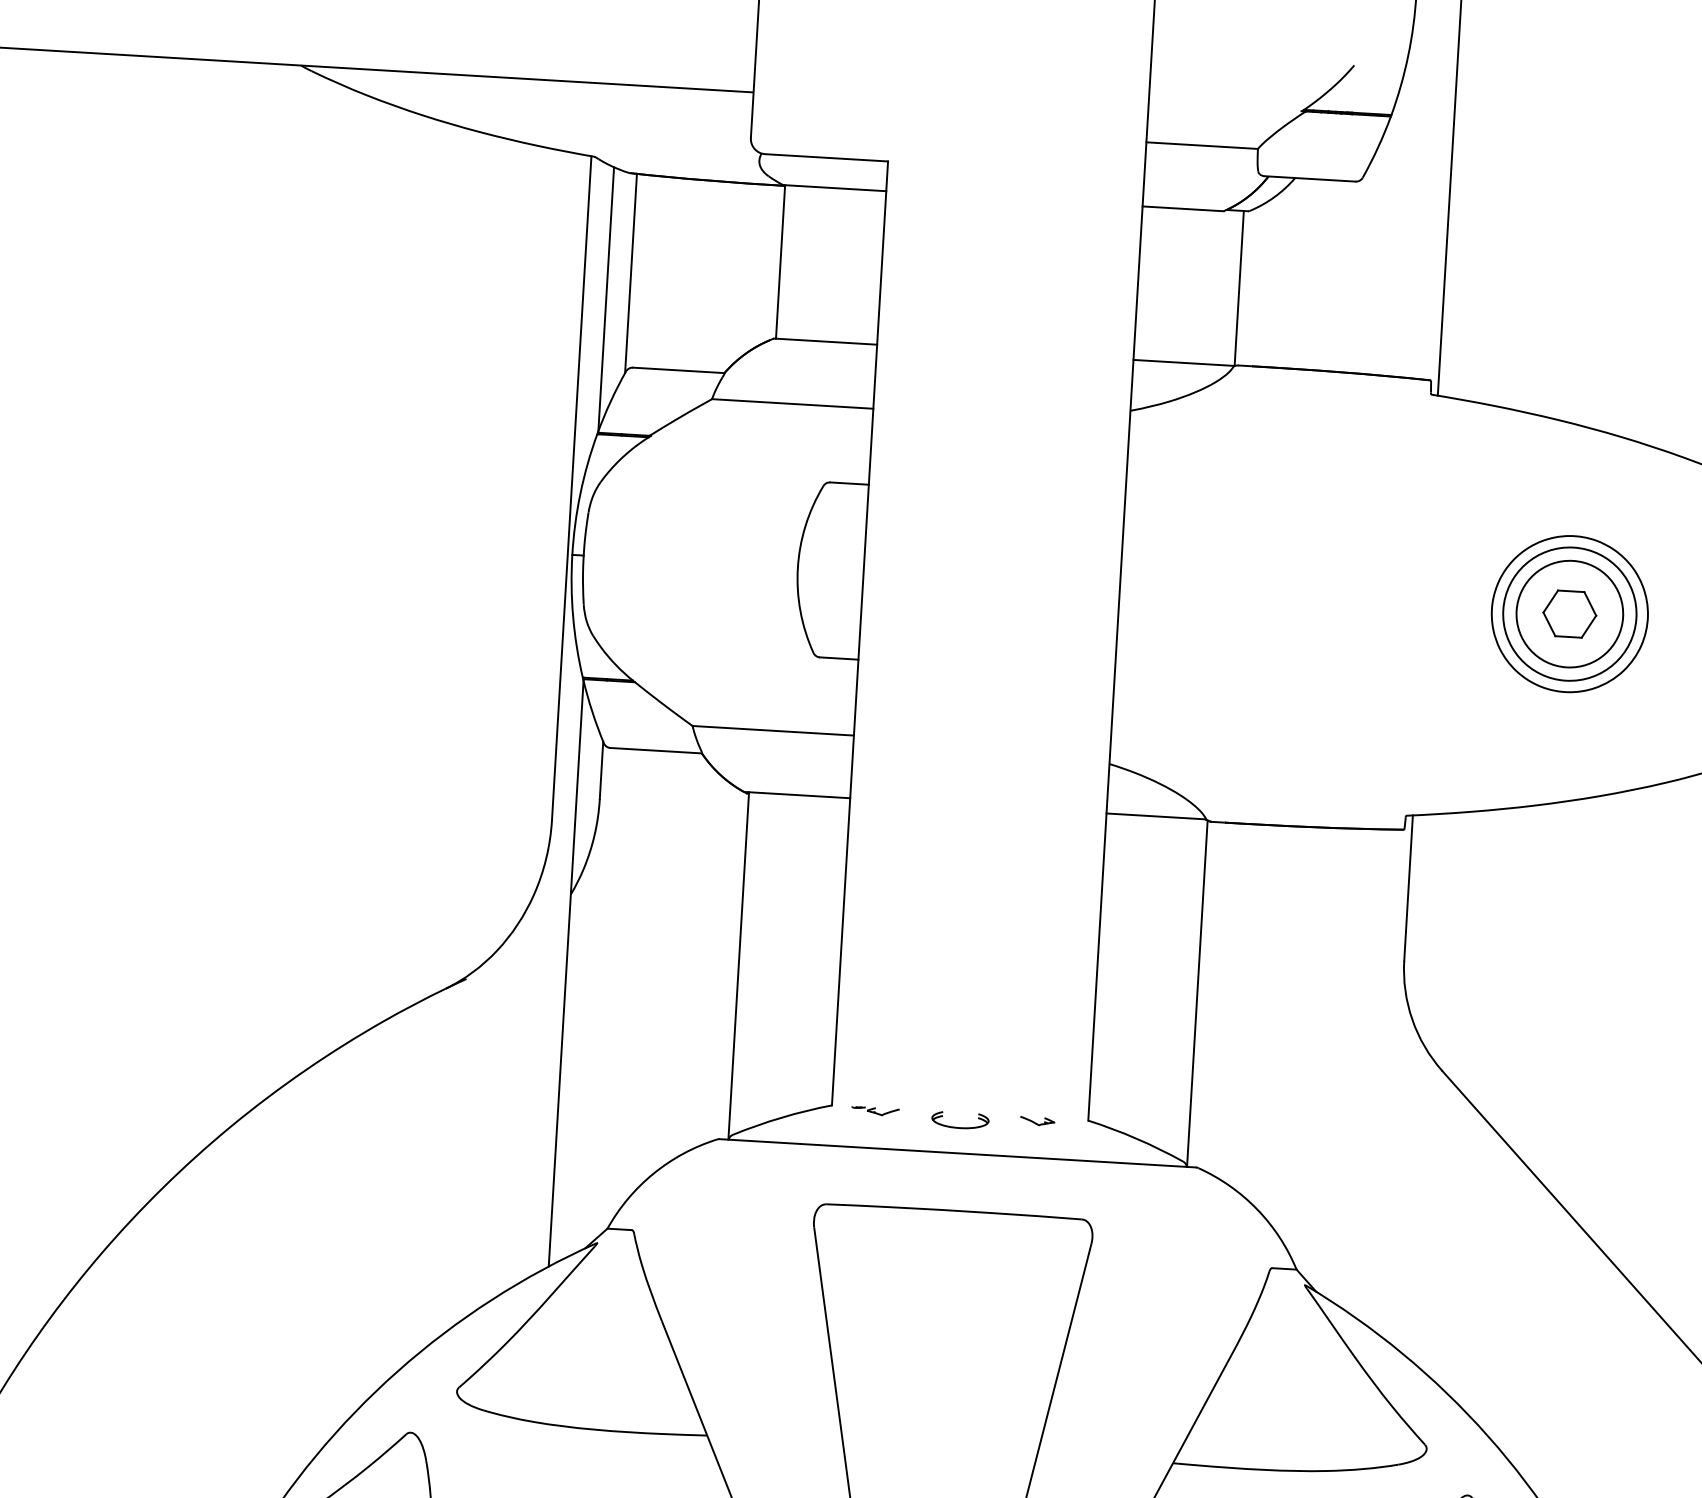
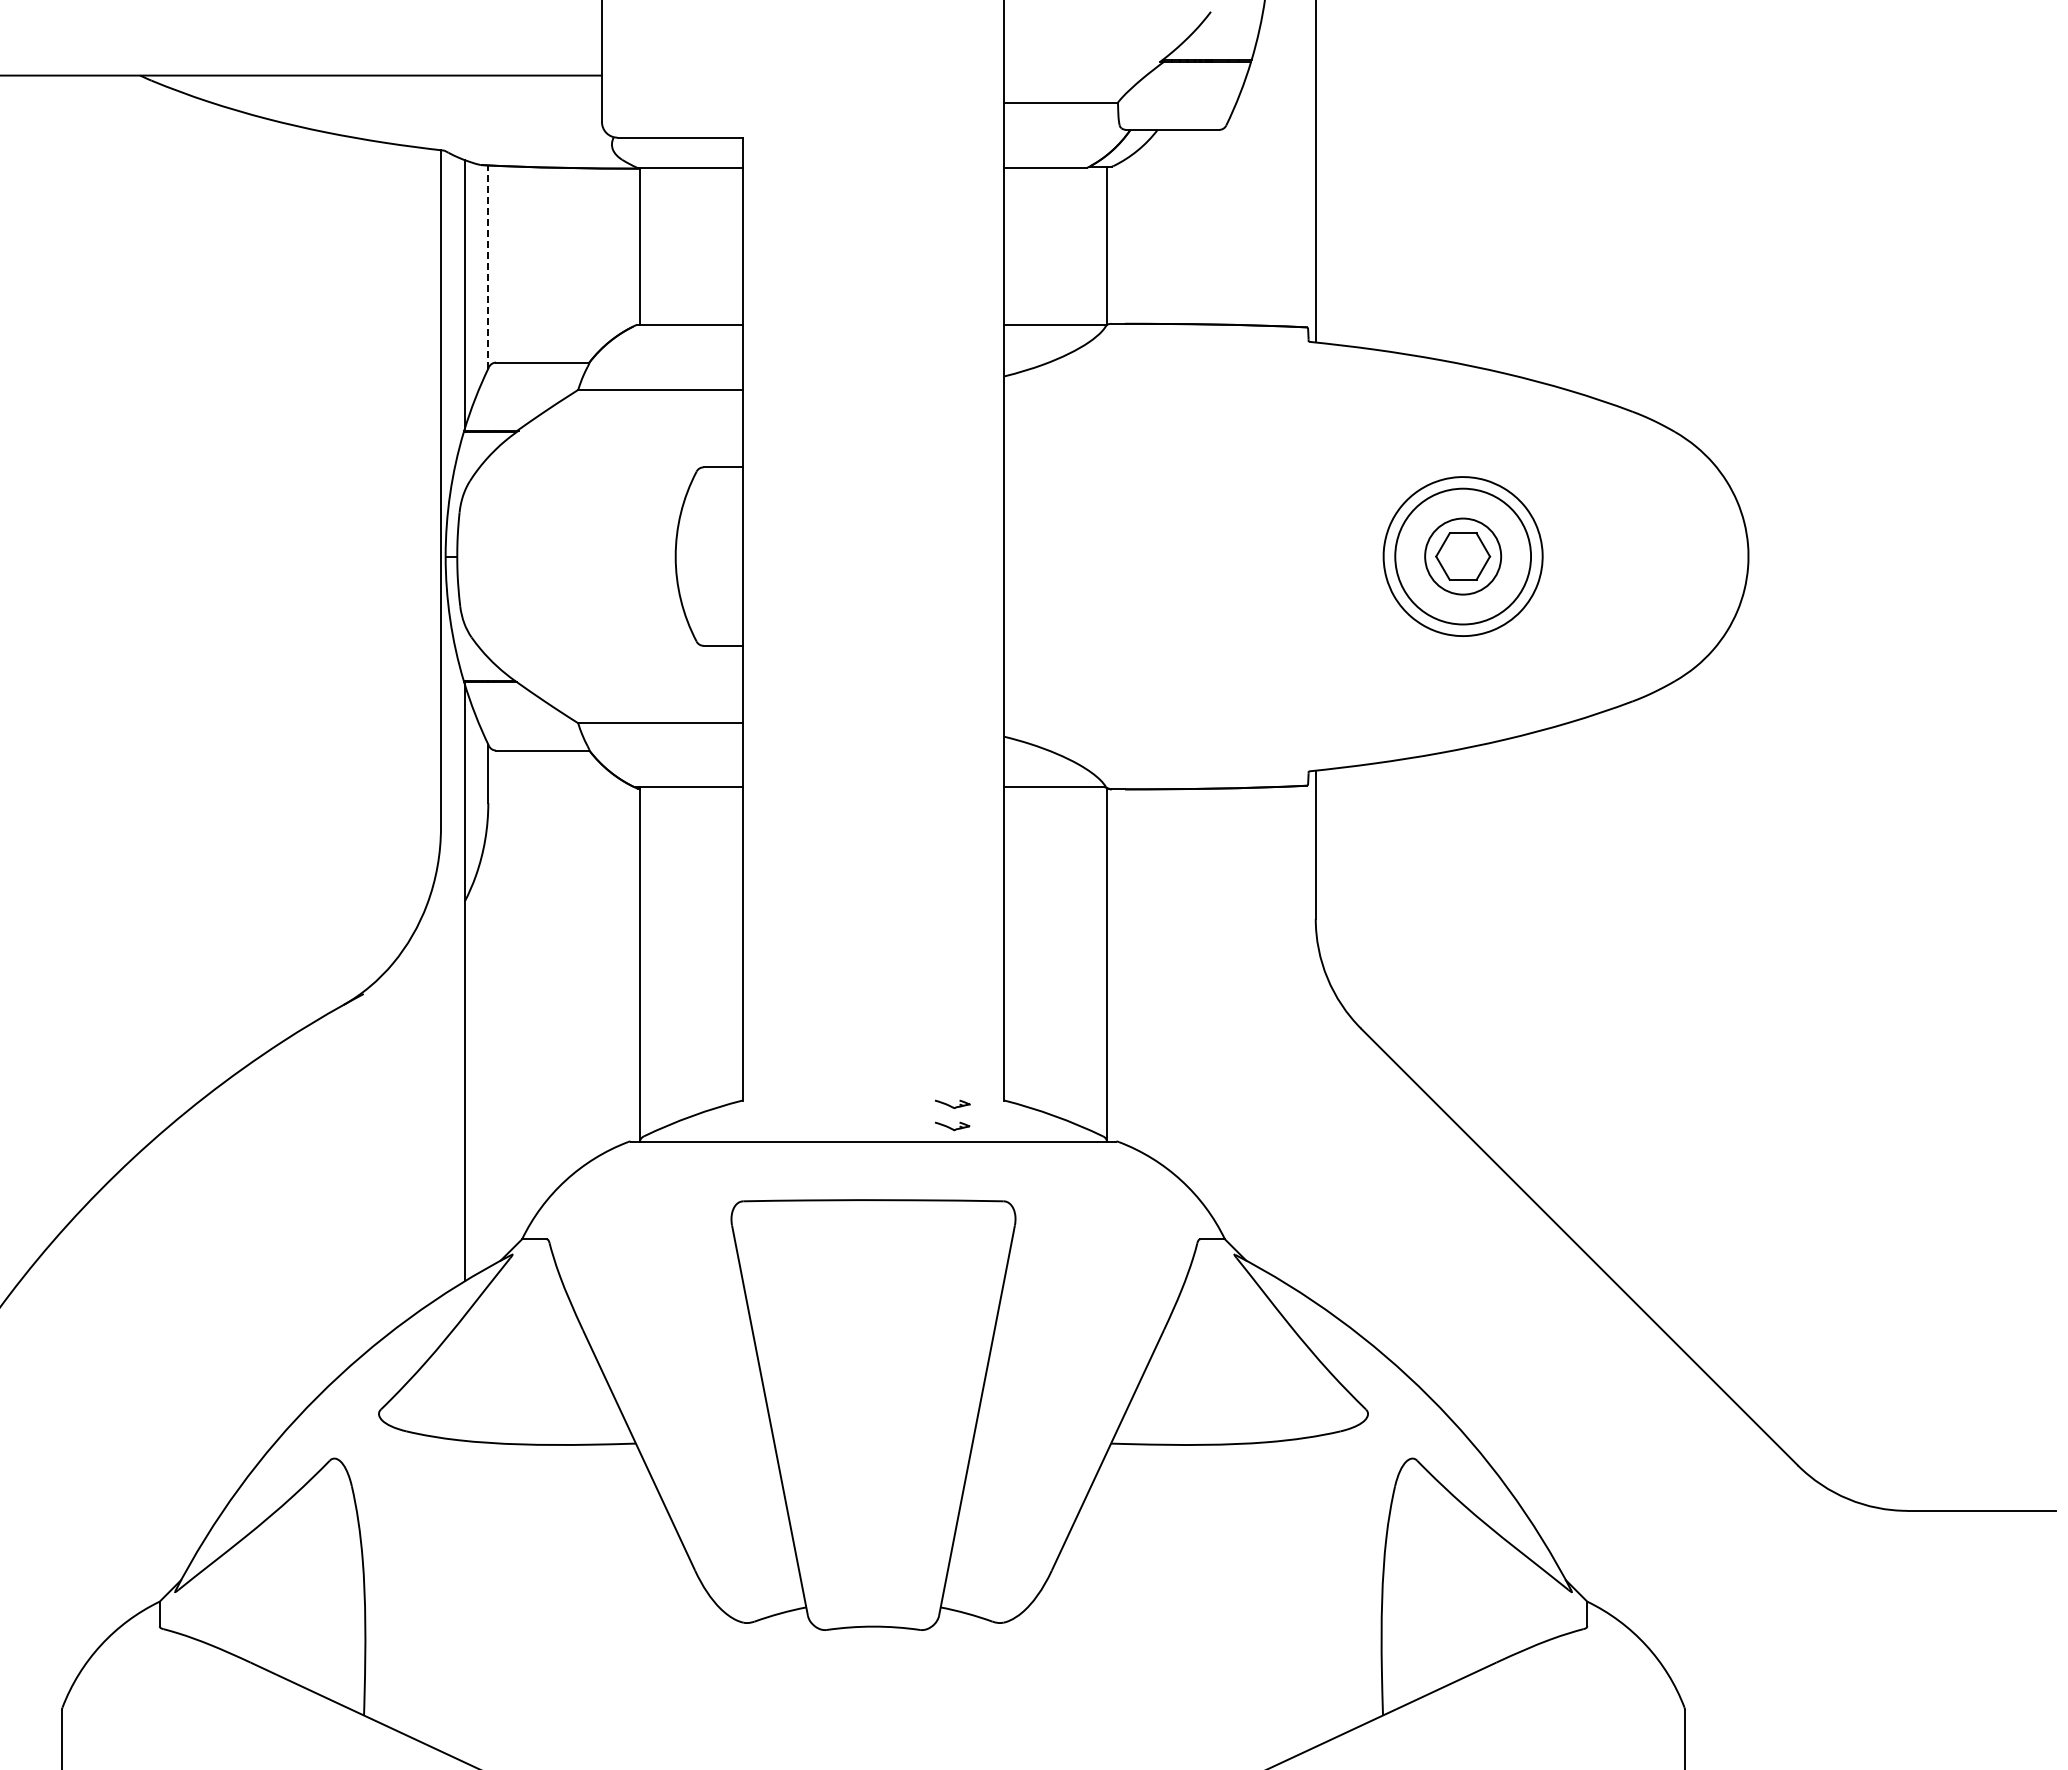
line: (631, 272) -> (488, 266), solid -> dashed
circle: (1569, 614) -> (1462, 556), size x0.7
part: (874, 1110) -> (786, 1103), removed
part: (959, 1126) -> (873, 1114), removed
part: (1036, 1142) -> (952, 1125), added

